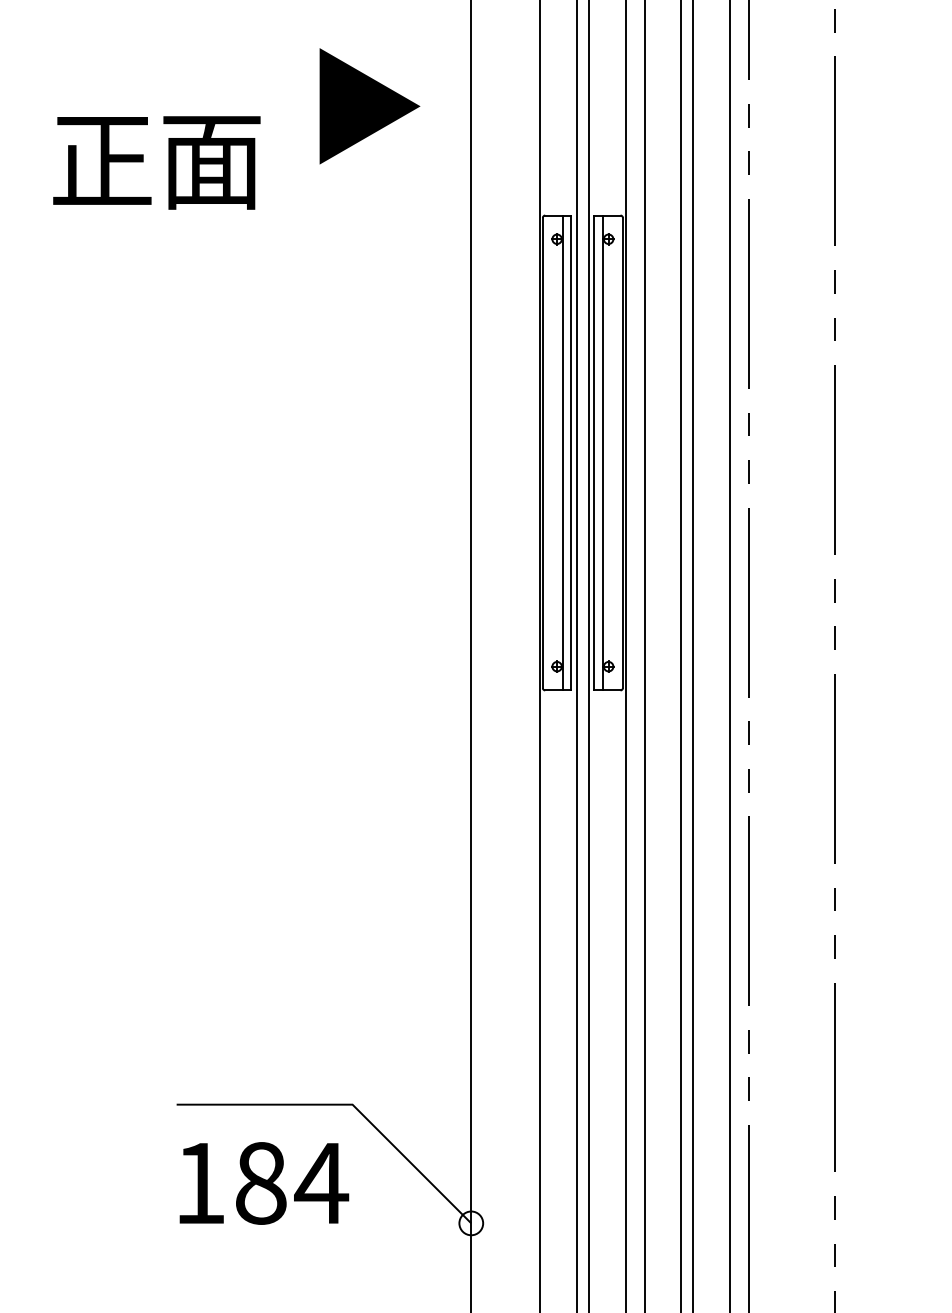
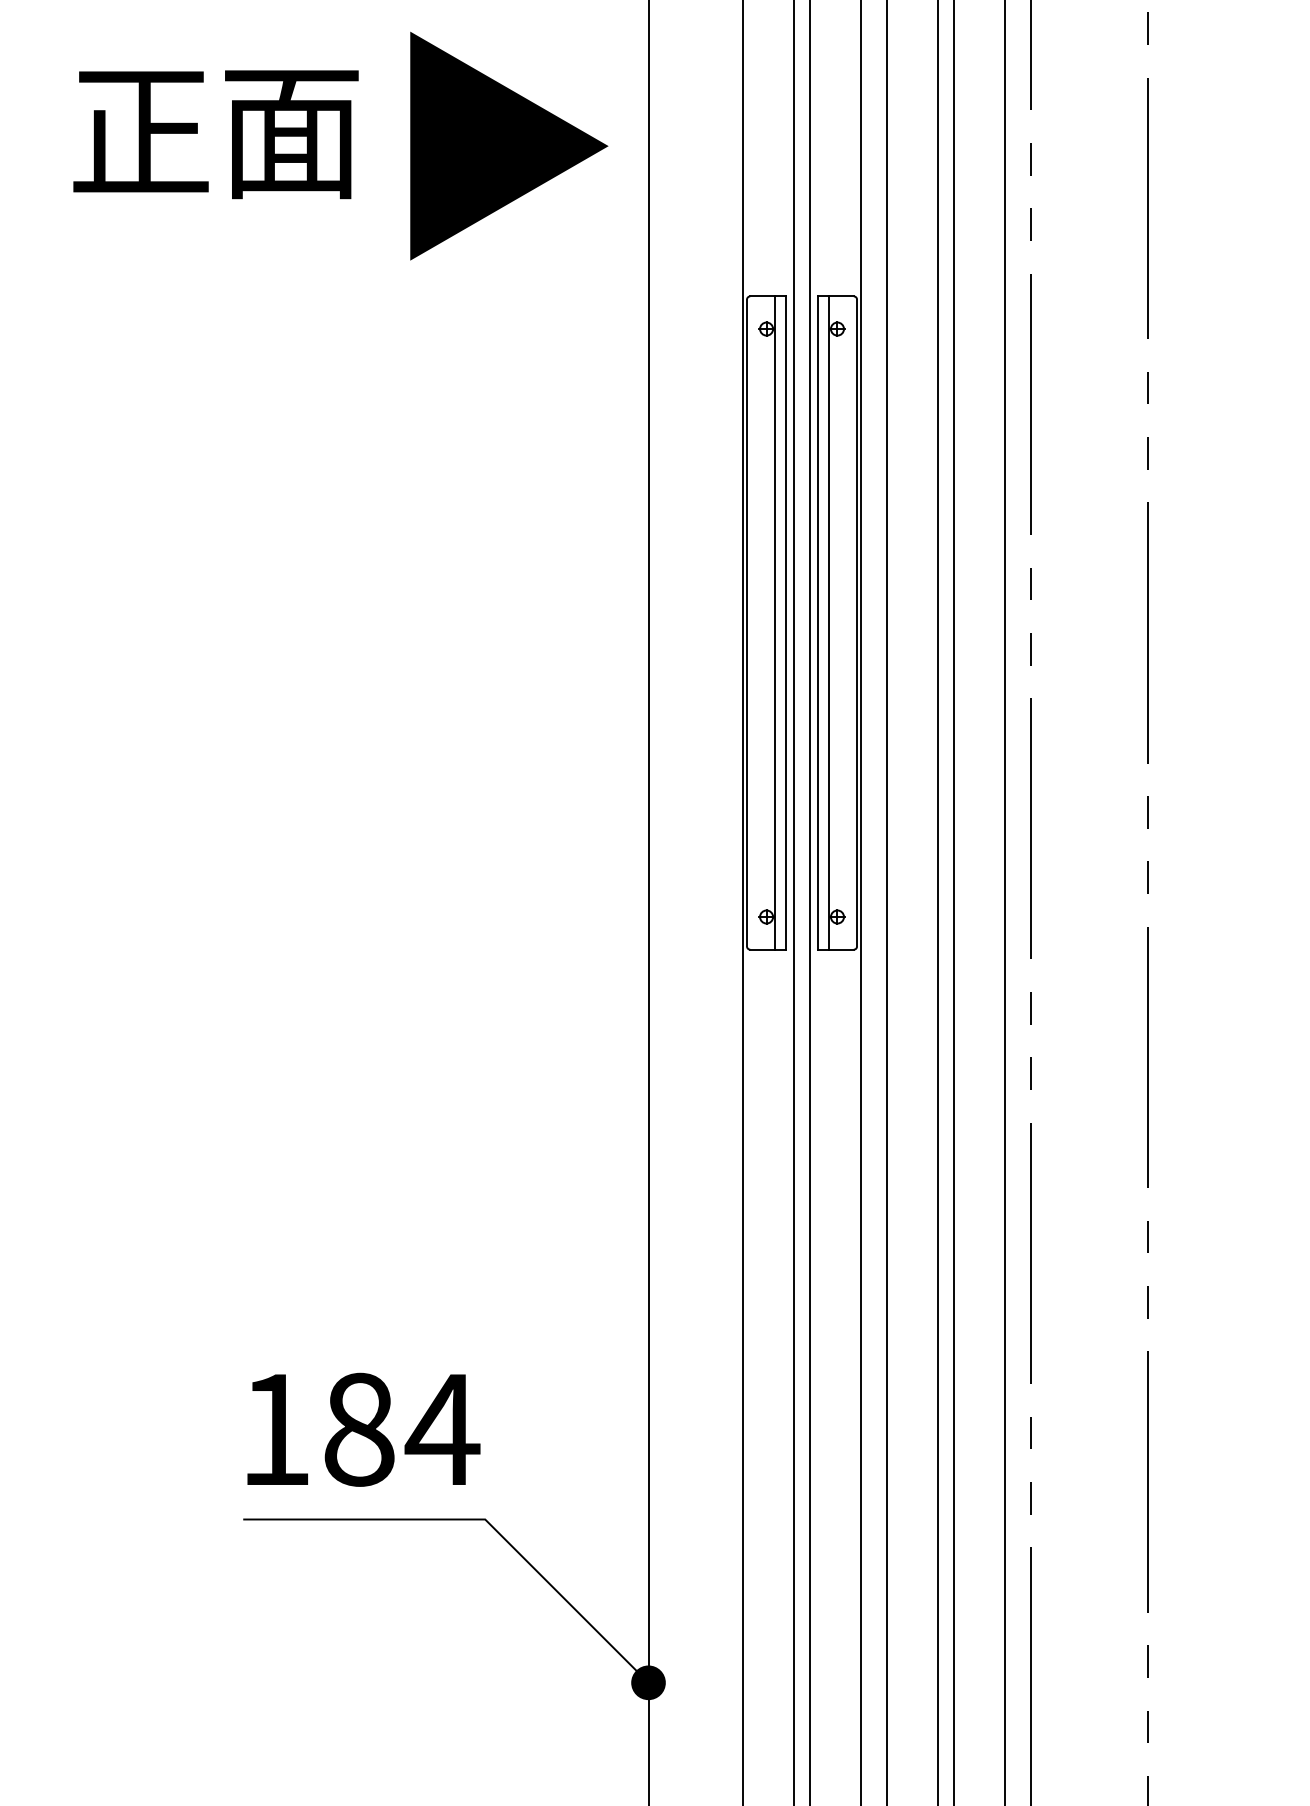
part: (369, 106) -> (508, 146), size x1.43
text: (156, 162) -> (215, 134), moved
text: (264, 1183) -> (364, 1429), moved
fill: (471, 1223) -> (648, 1682), added

